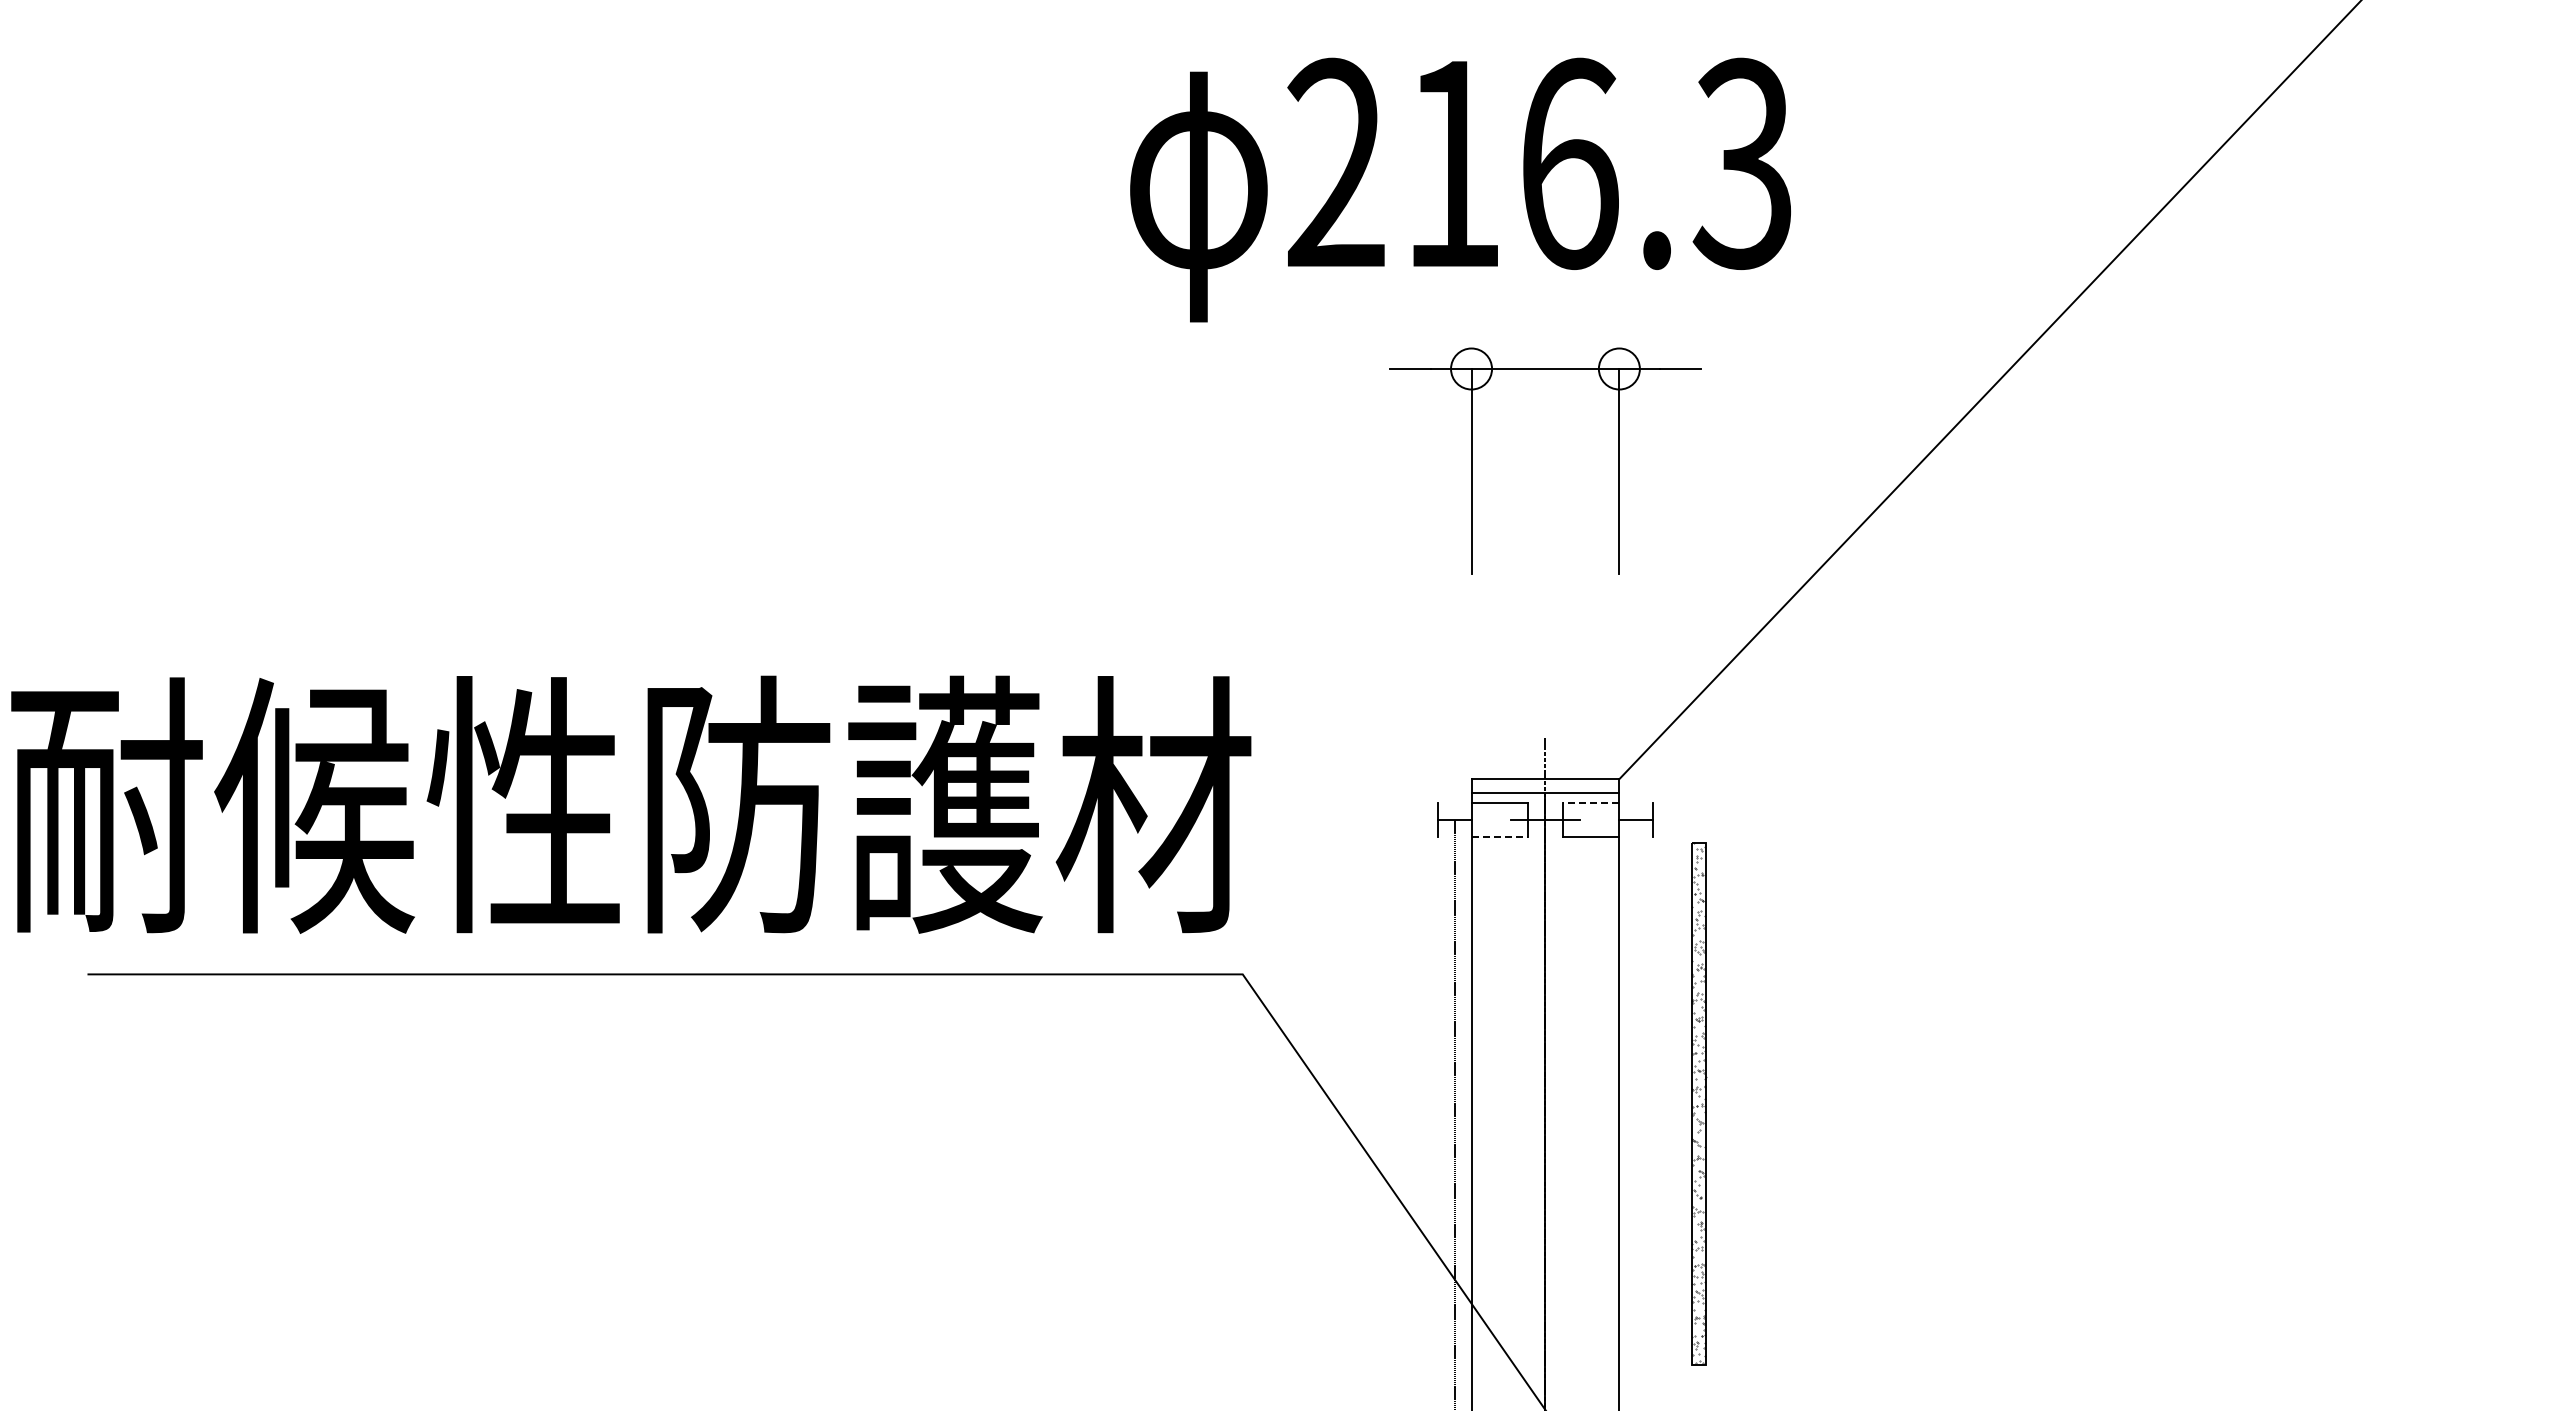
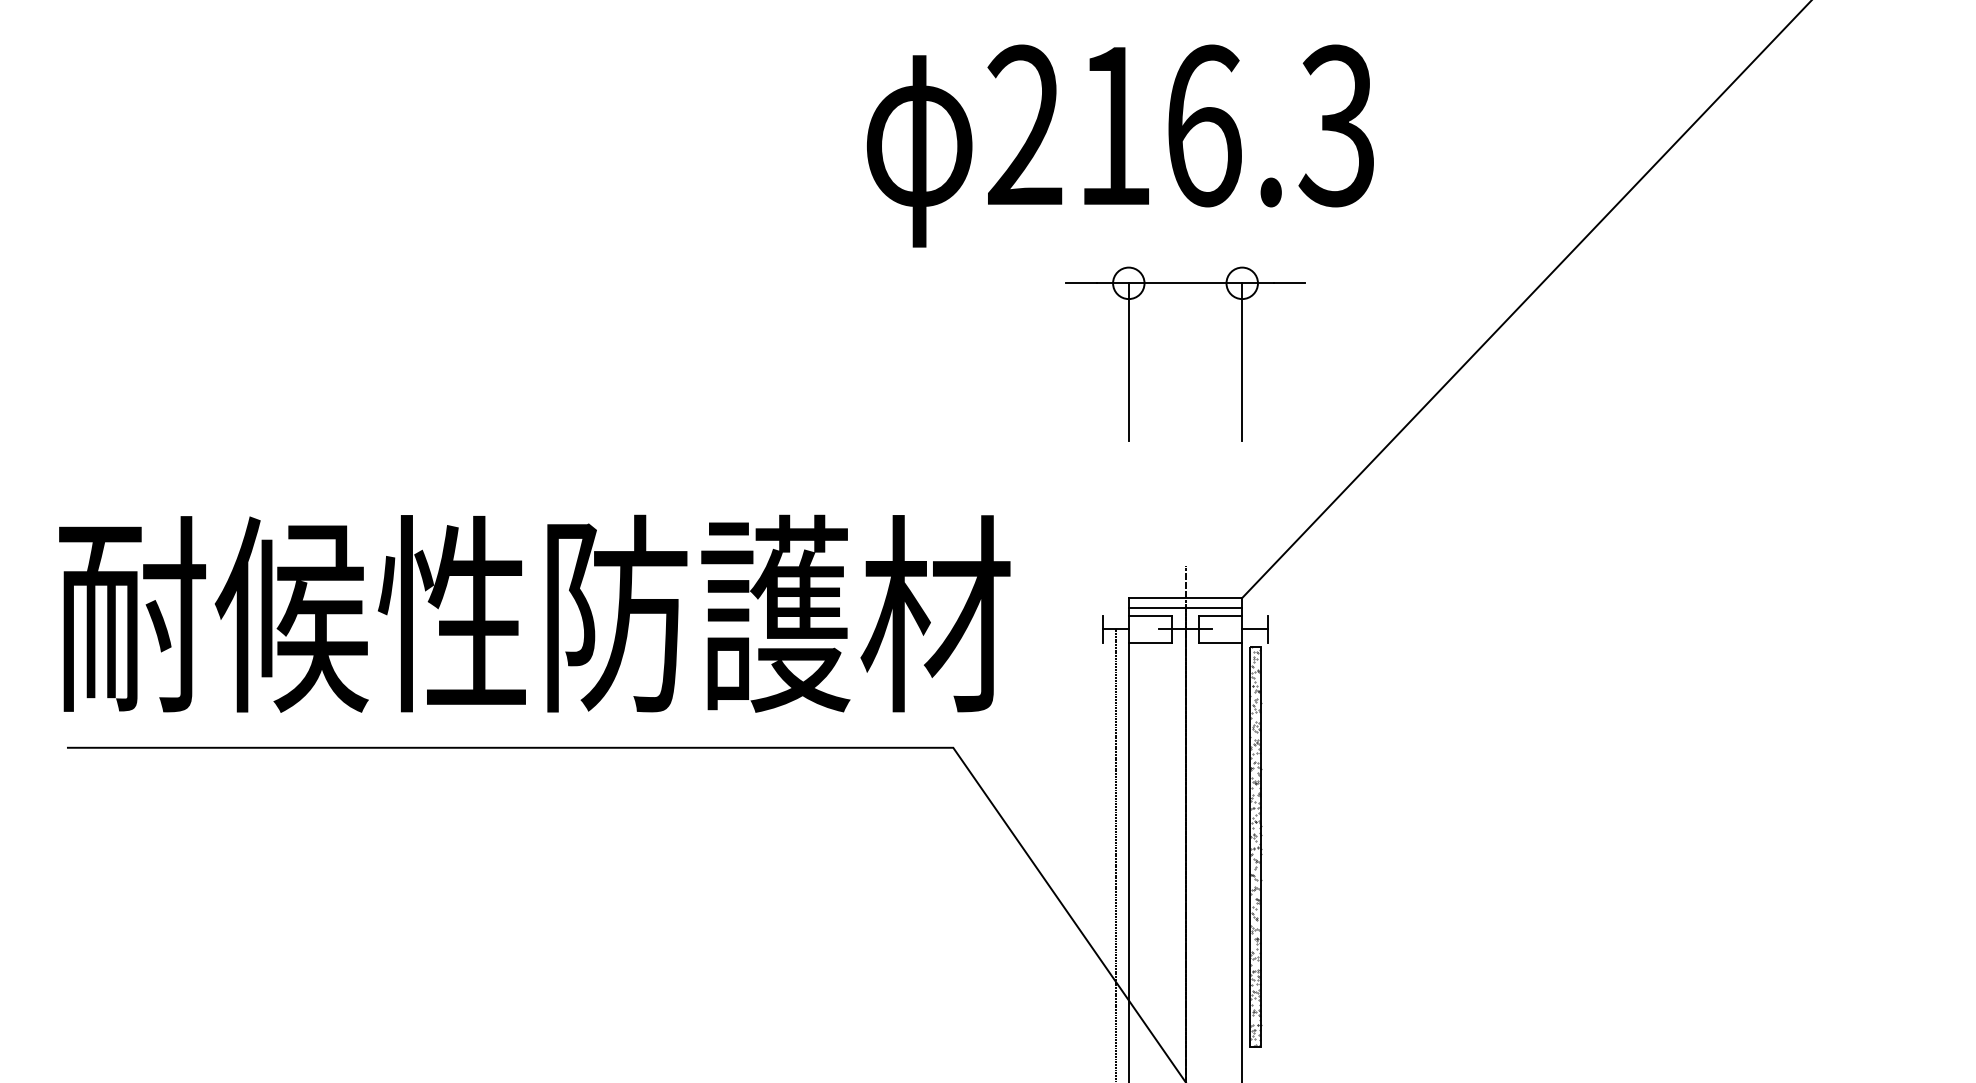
line: (1590, 803) -> (1220, 616), dashed -> solid
text: (631, 804) -> (534, 613), moved
line: (1500, 837) -> (1151, 642), dashed -> solid
part: (1699, 1103) -> (1256, 846), moved

